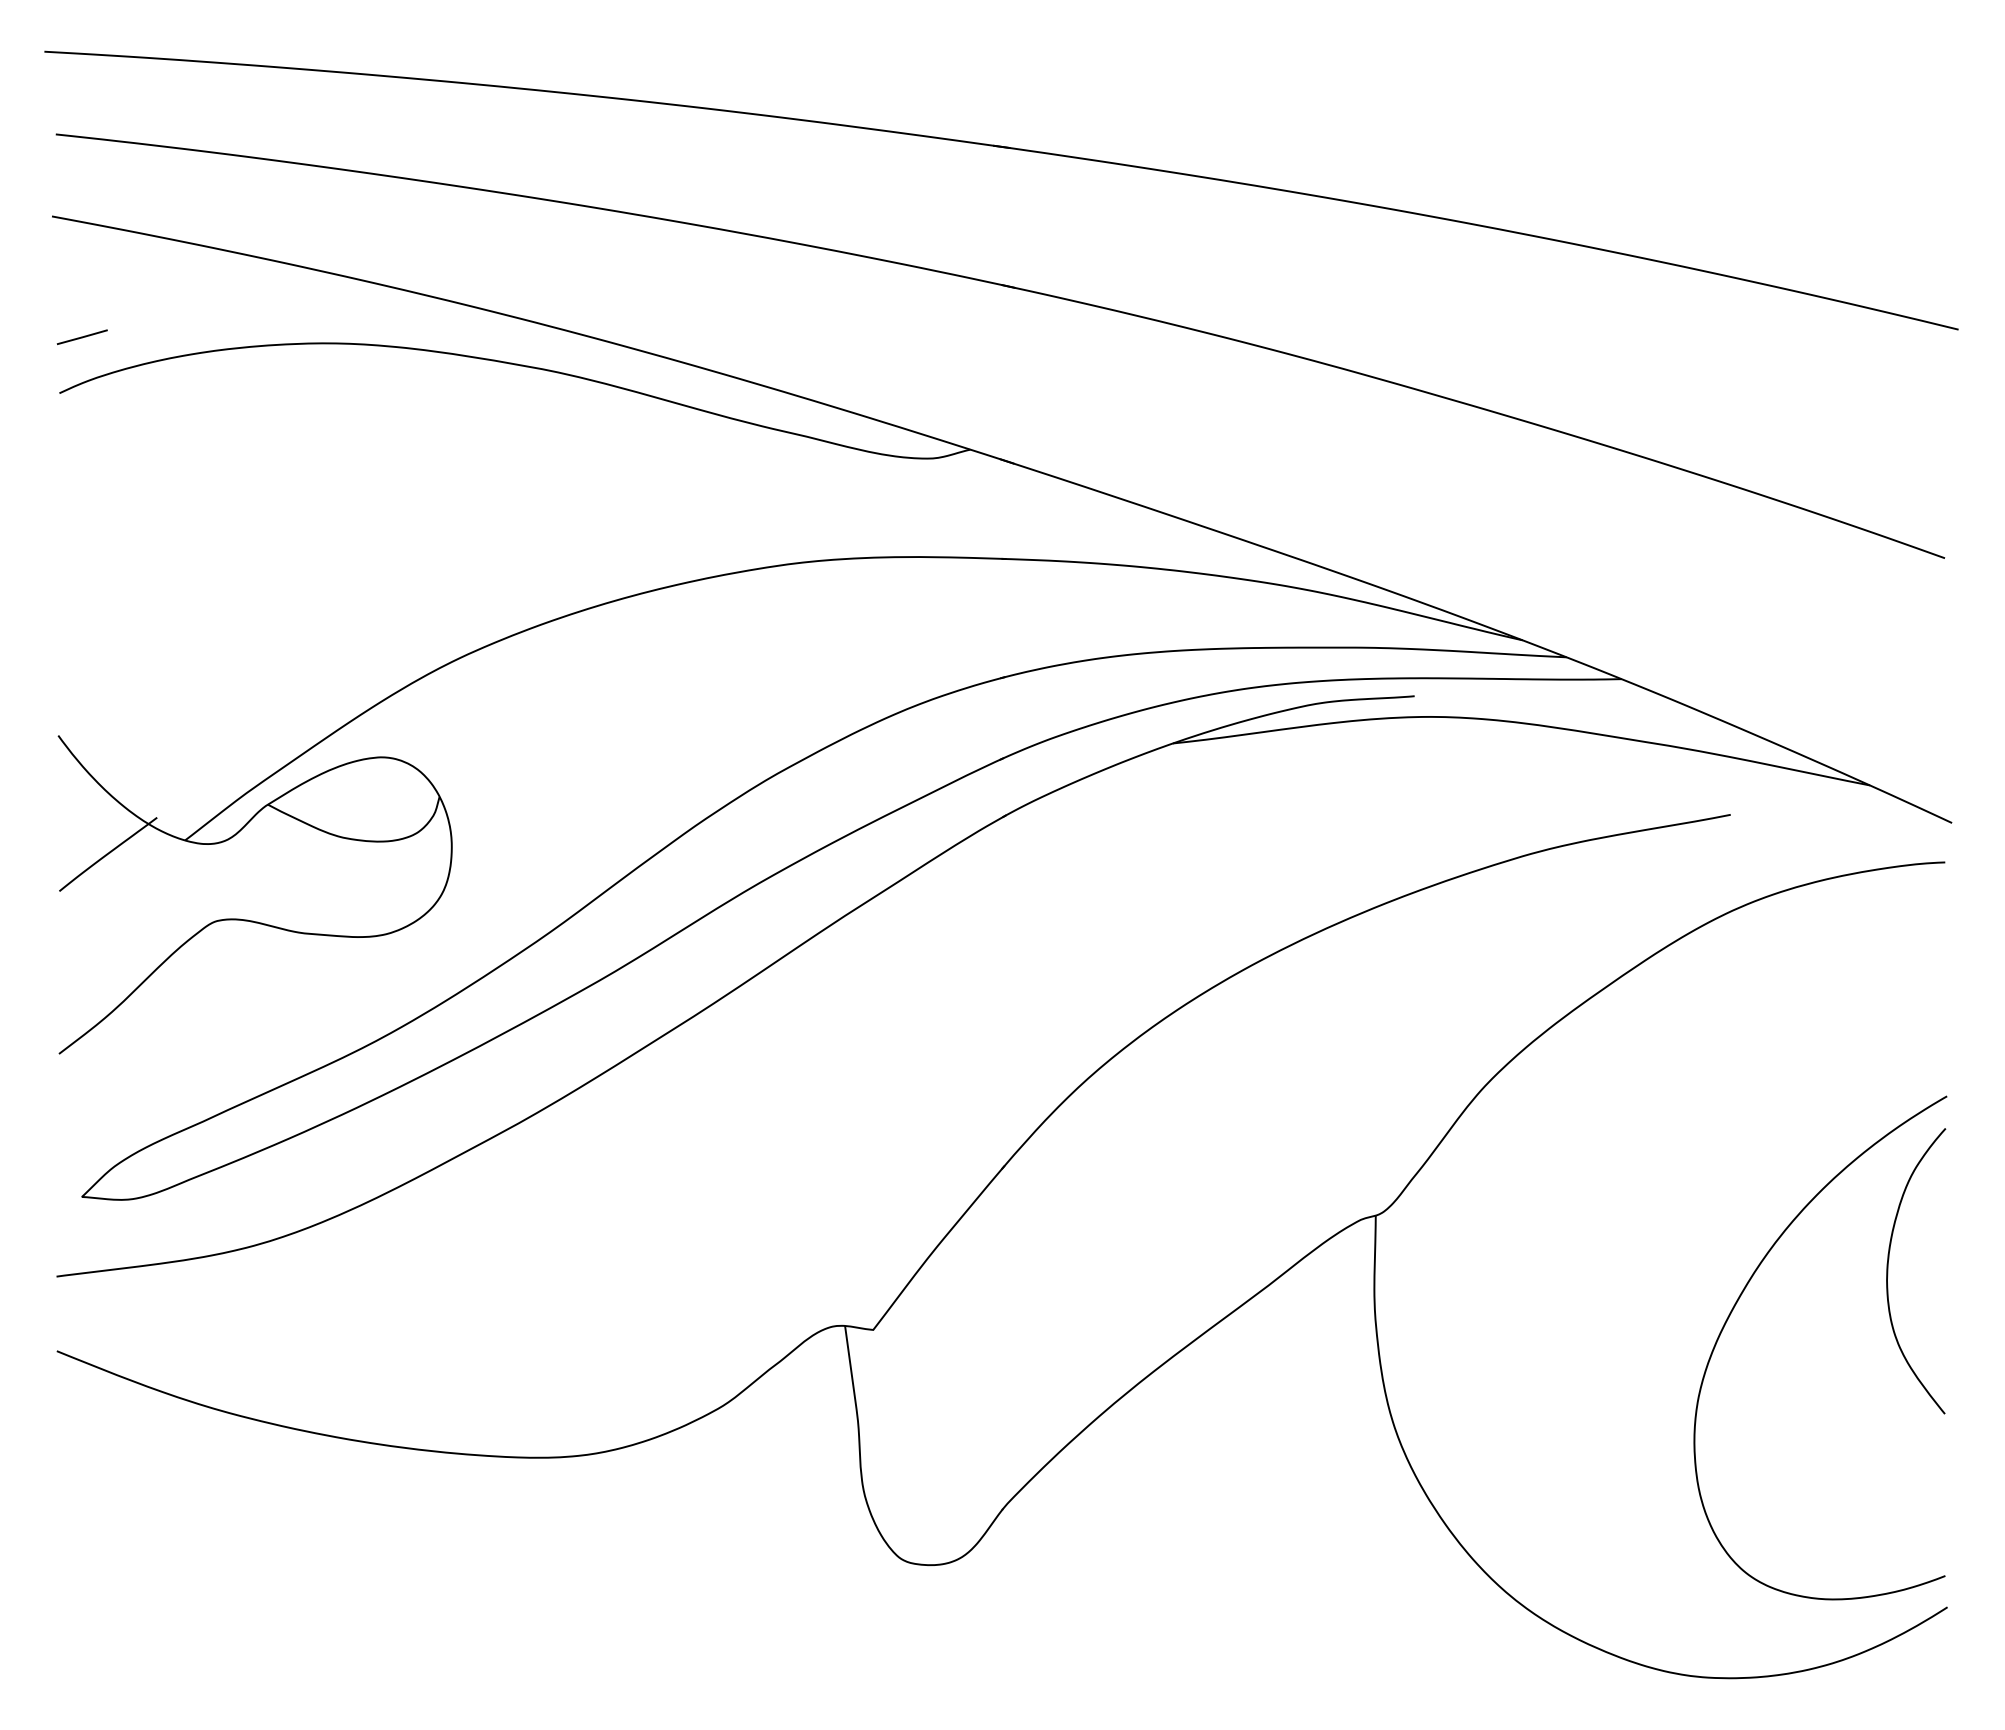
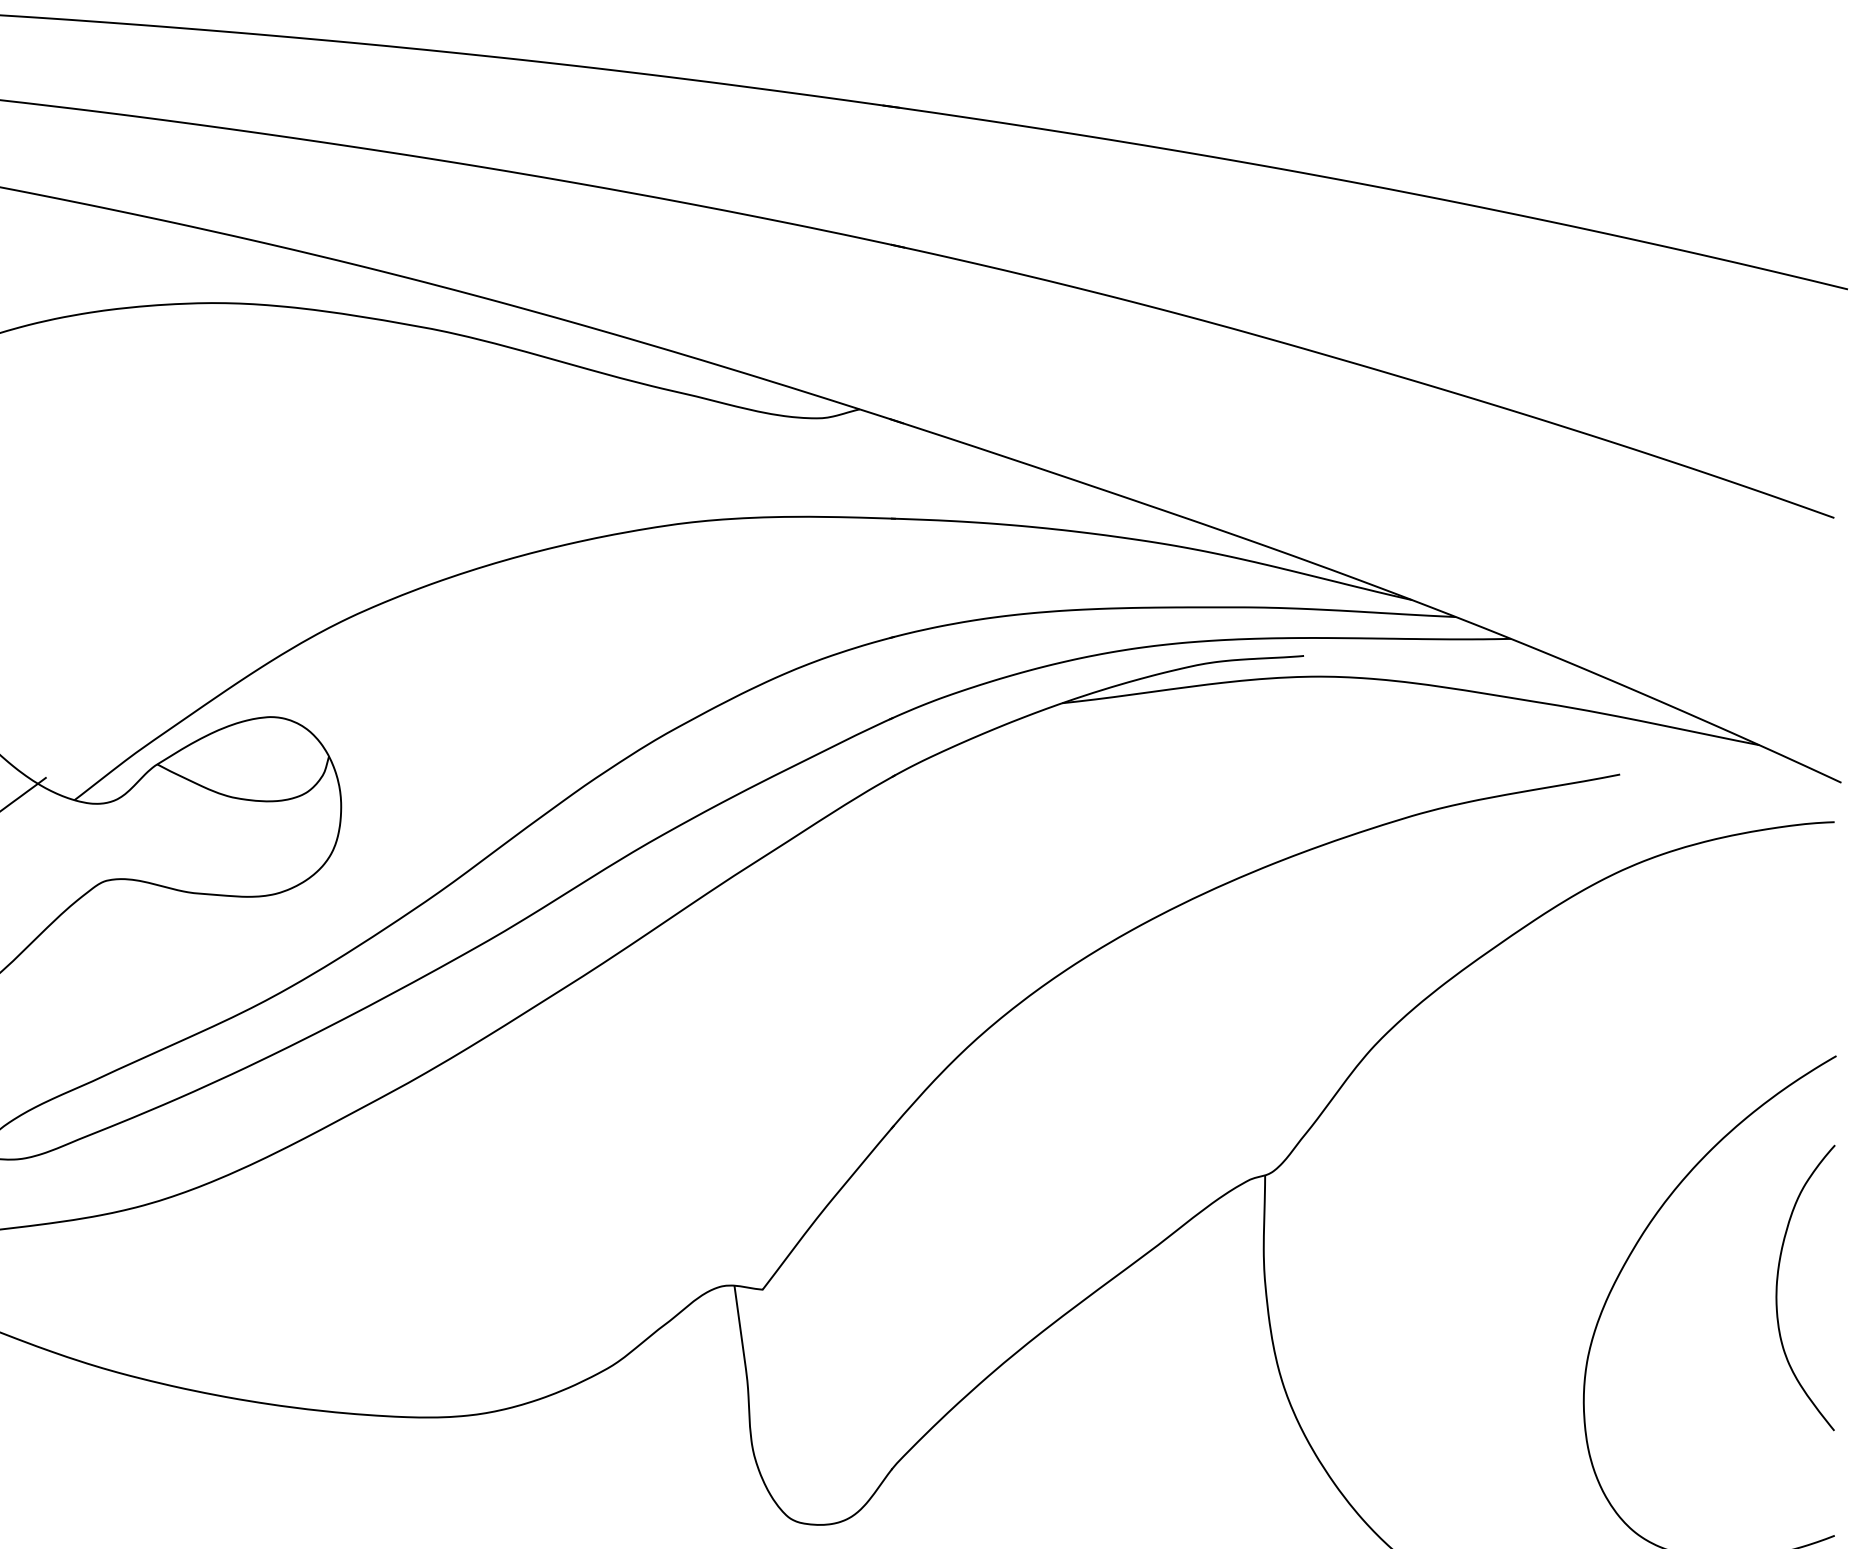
curve: (1888, 1271) -> (1777, 1288), moved

